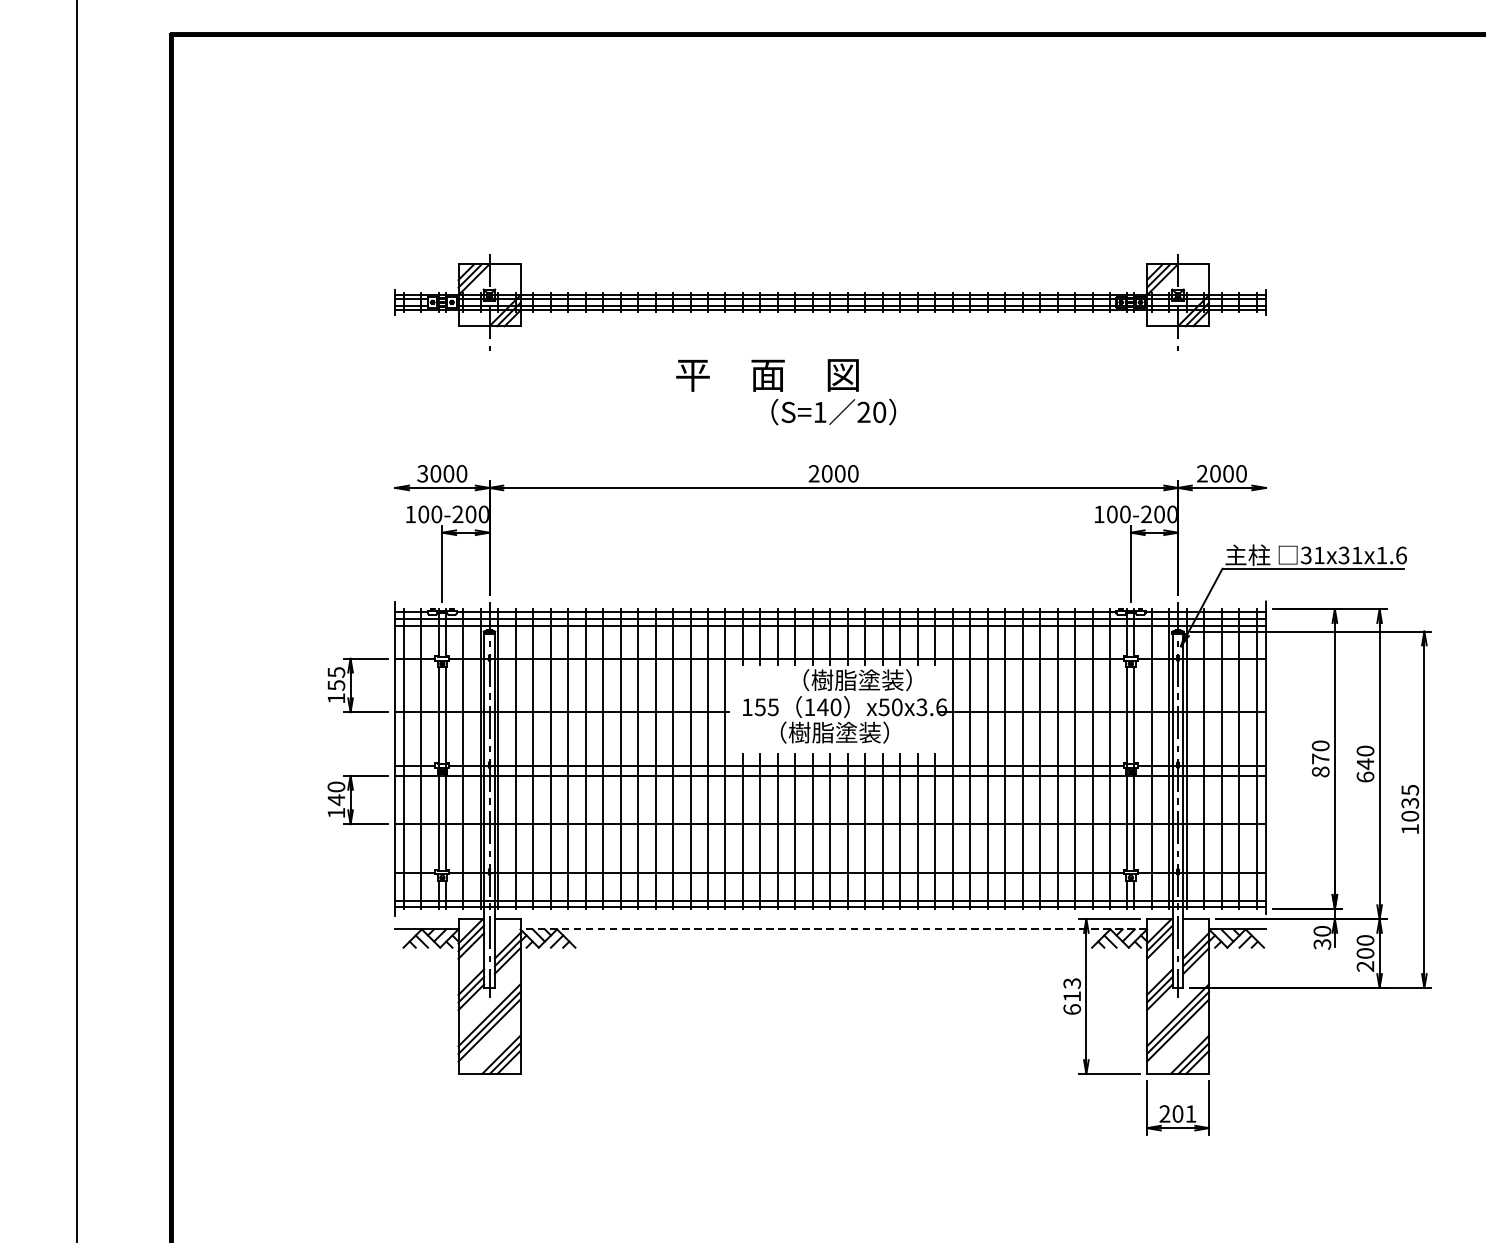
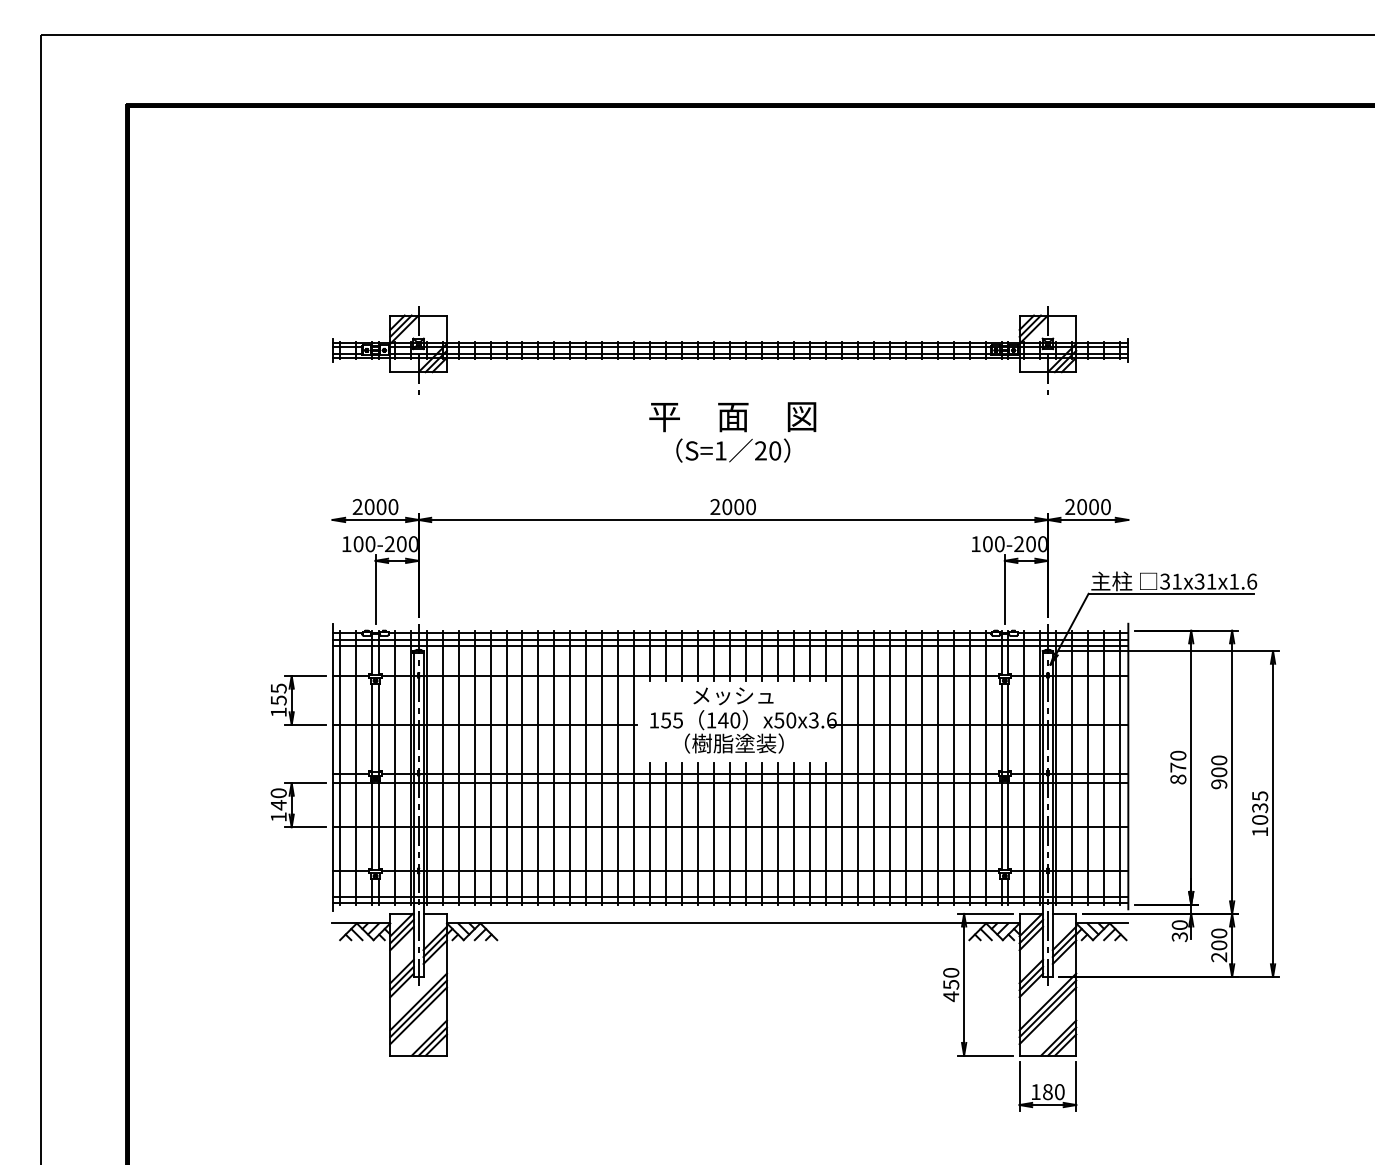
text: (767, 375) -> (732, 417), moved
text: (422, 474) -> (357, 507), 3000 -> 2000
text: (850, 680) -> (748, 695), （樹脂塗装） -> メッシュ
text: (1365, 770) -> (1219, 778), 640 -> 900
line: (832, 929) -> (732, 923), dashed -> solid
text: (1072, 997) -> (951, 985), 613 -> 450
text: (1177, 1114) -> (1047, 1092), 201 -> 180

